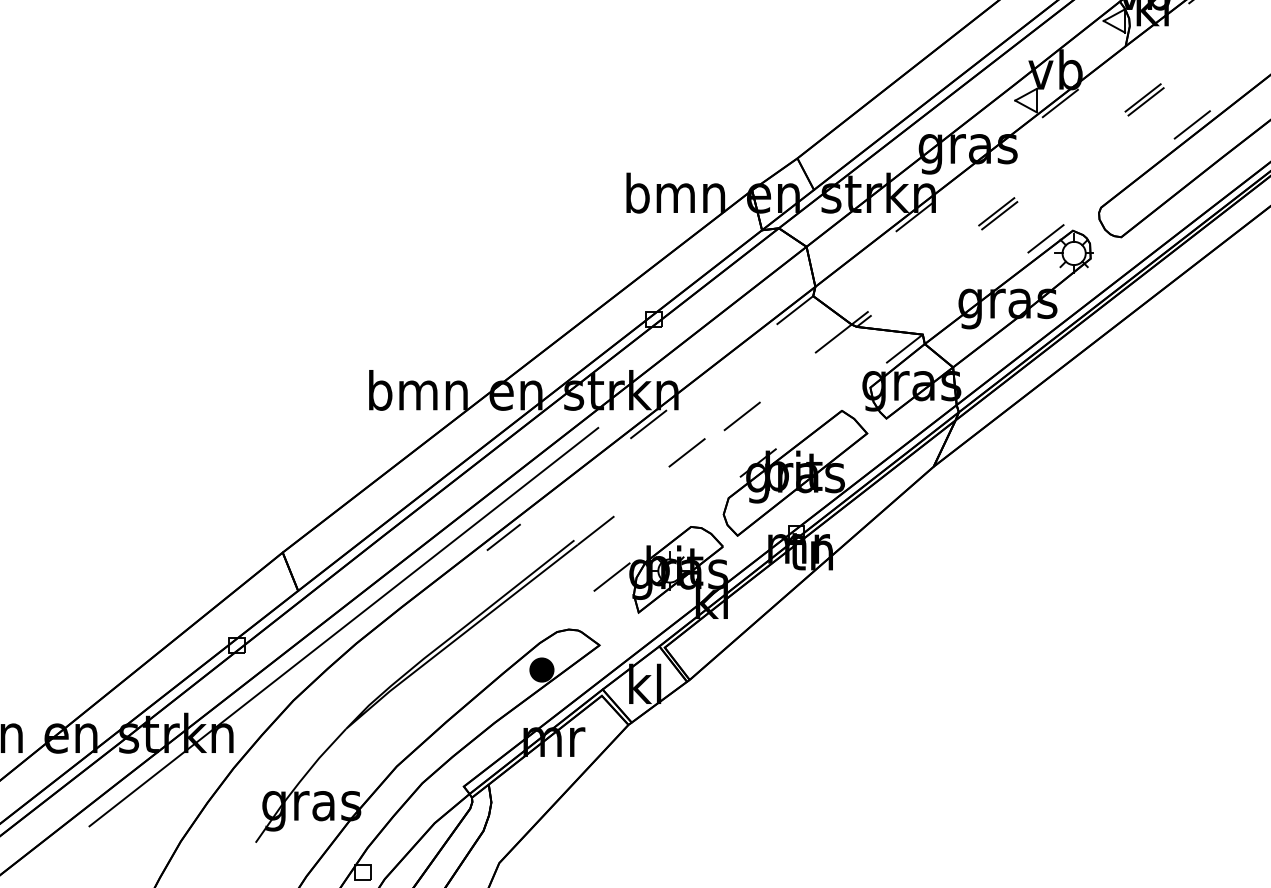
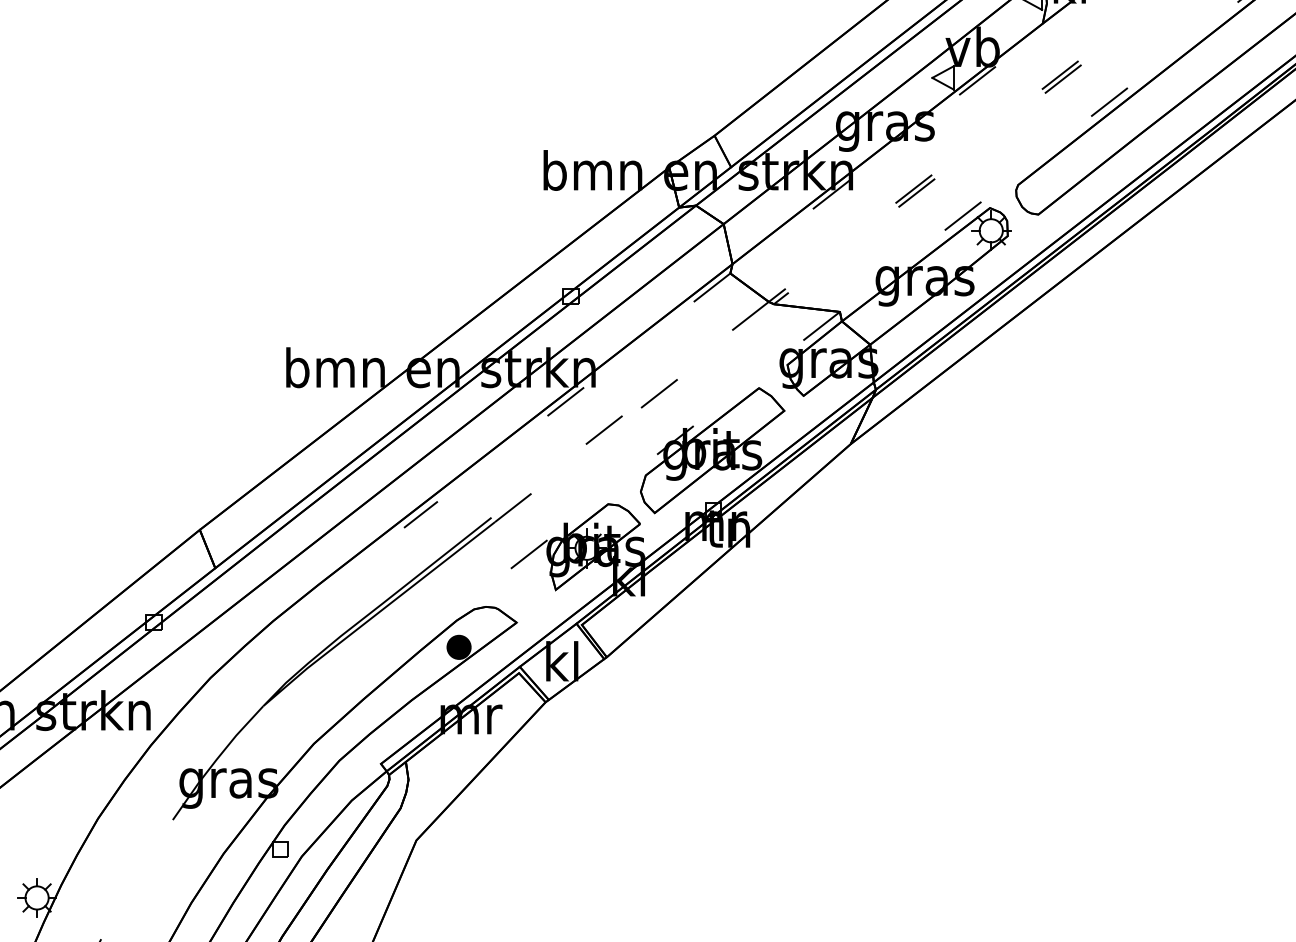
line: (343, 627) -> (260, 604), removed

